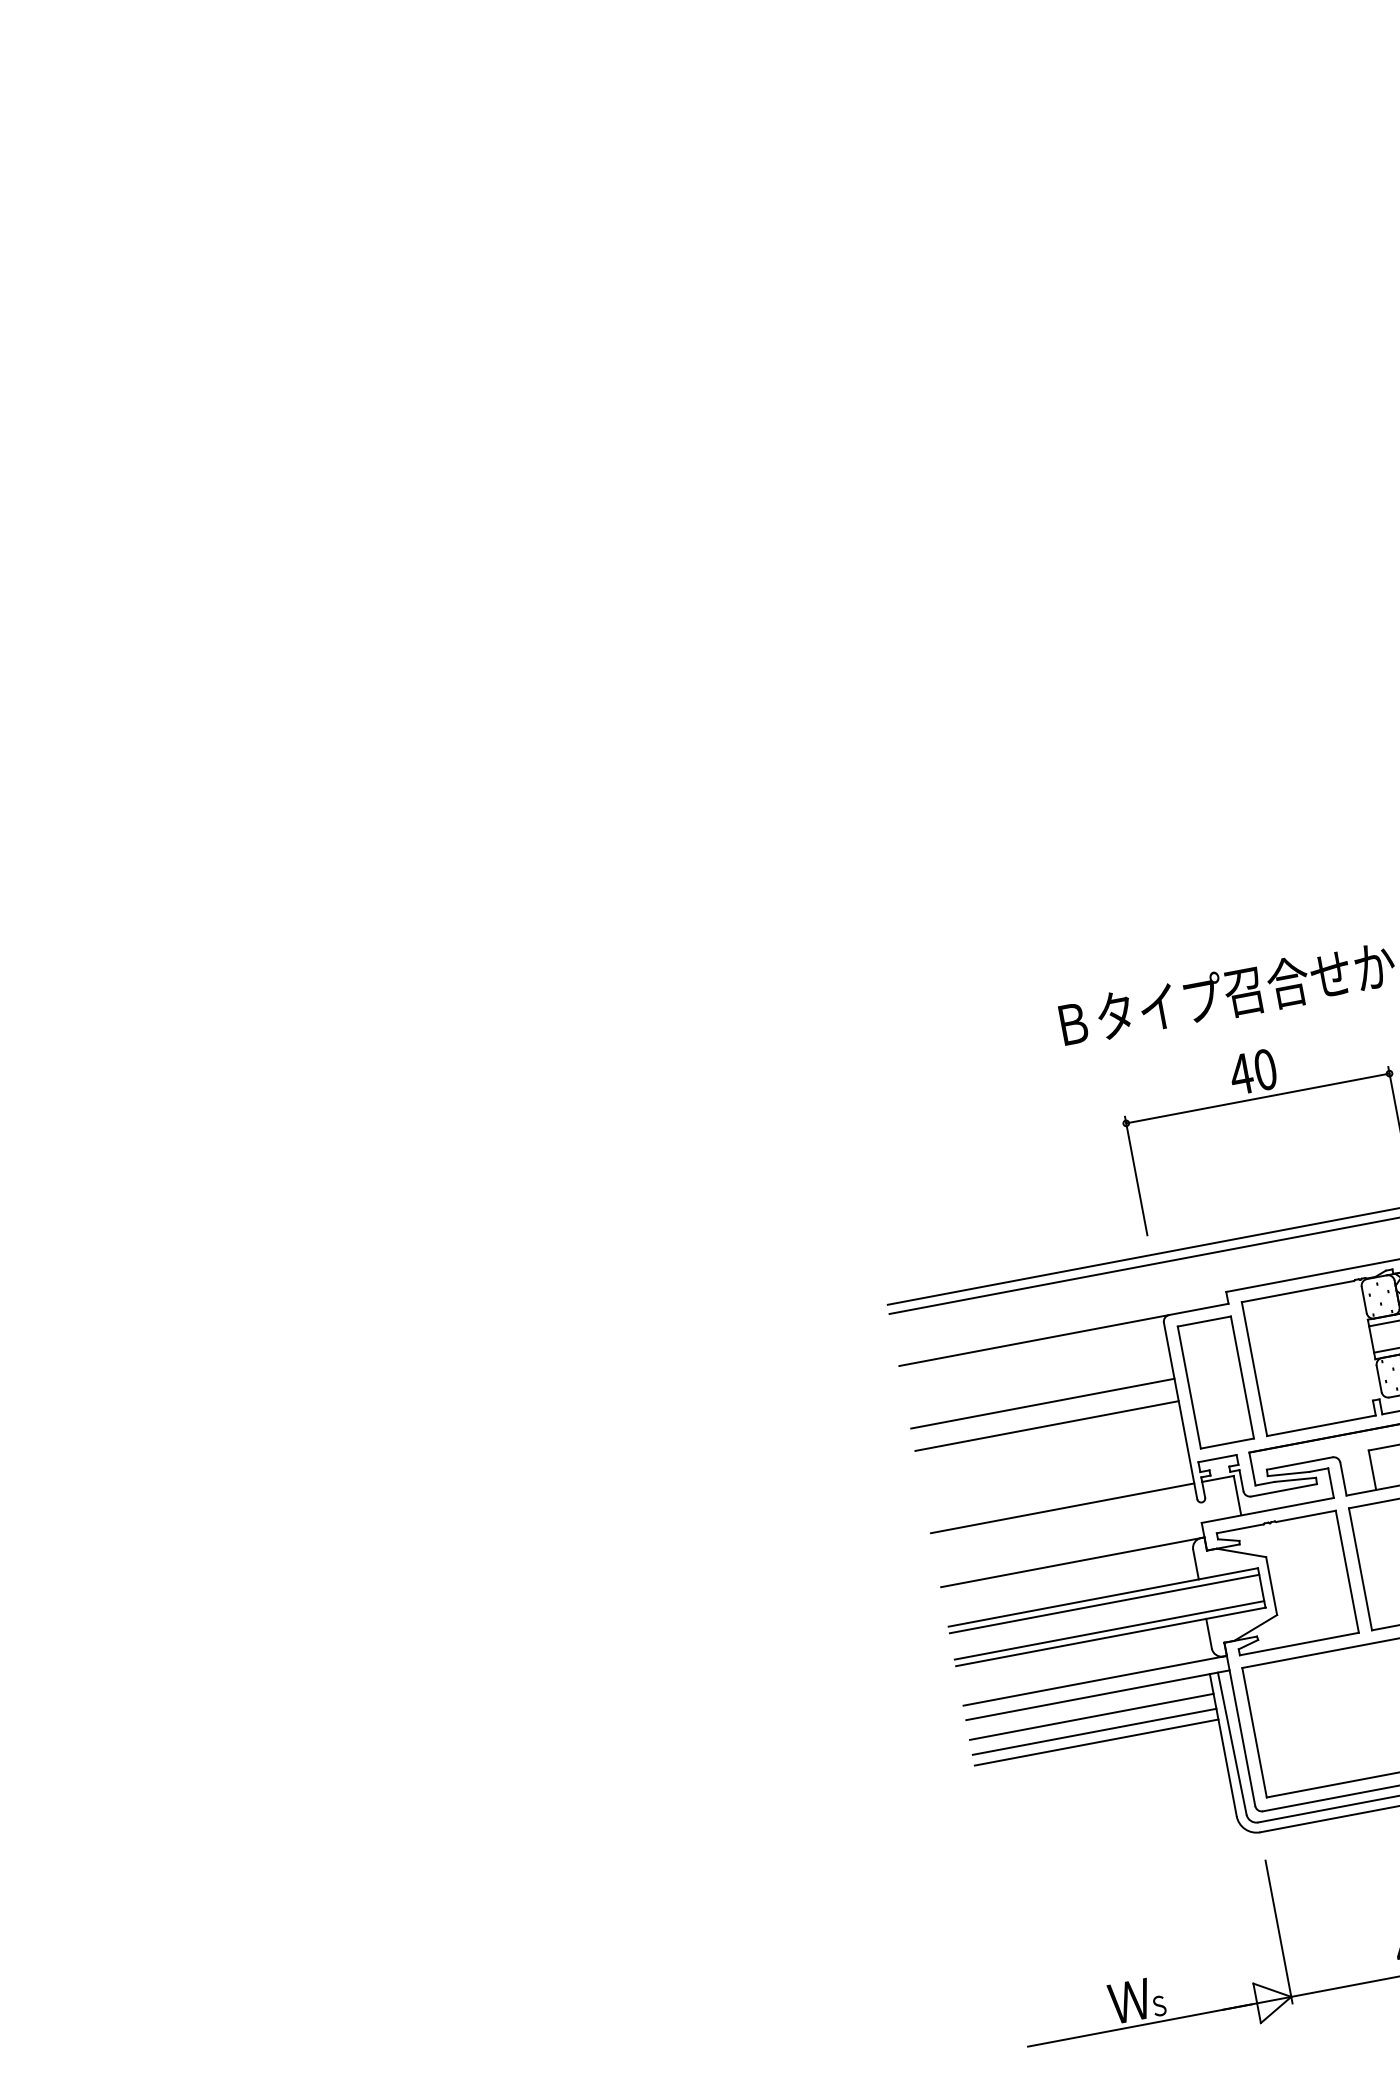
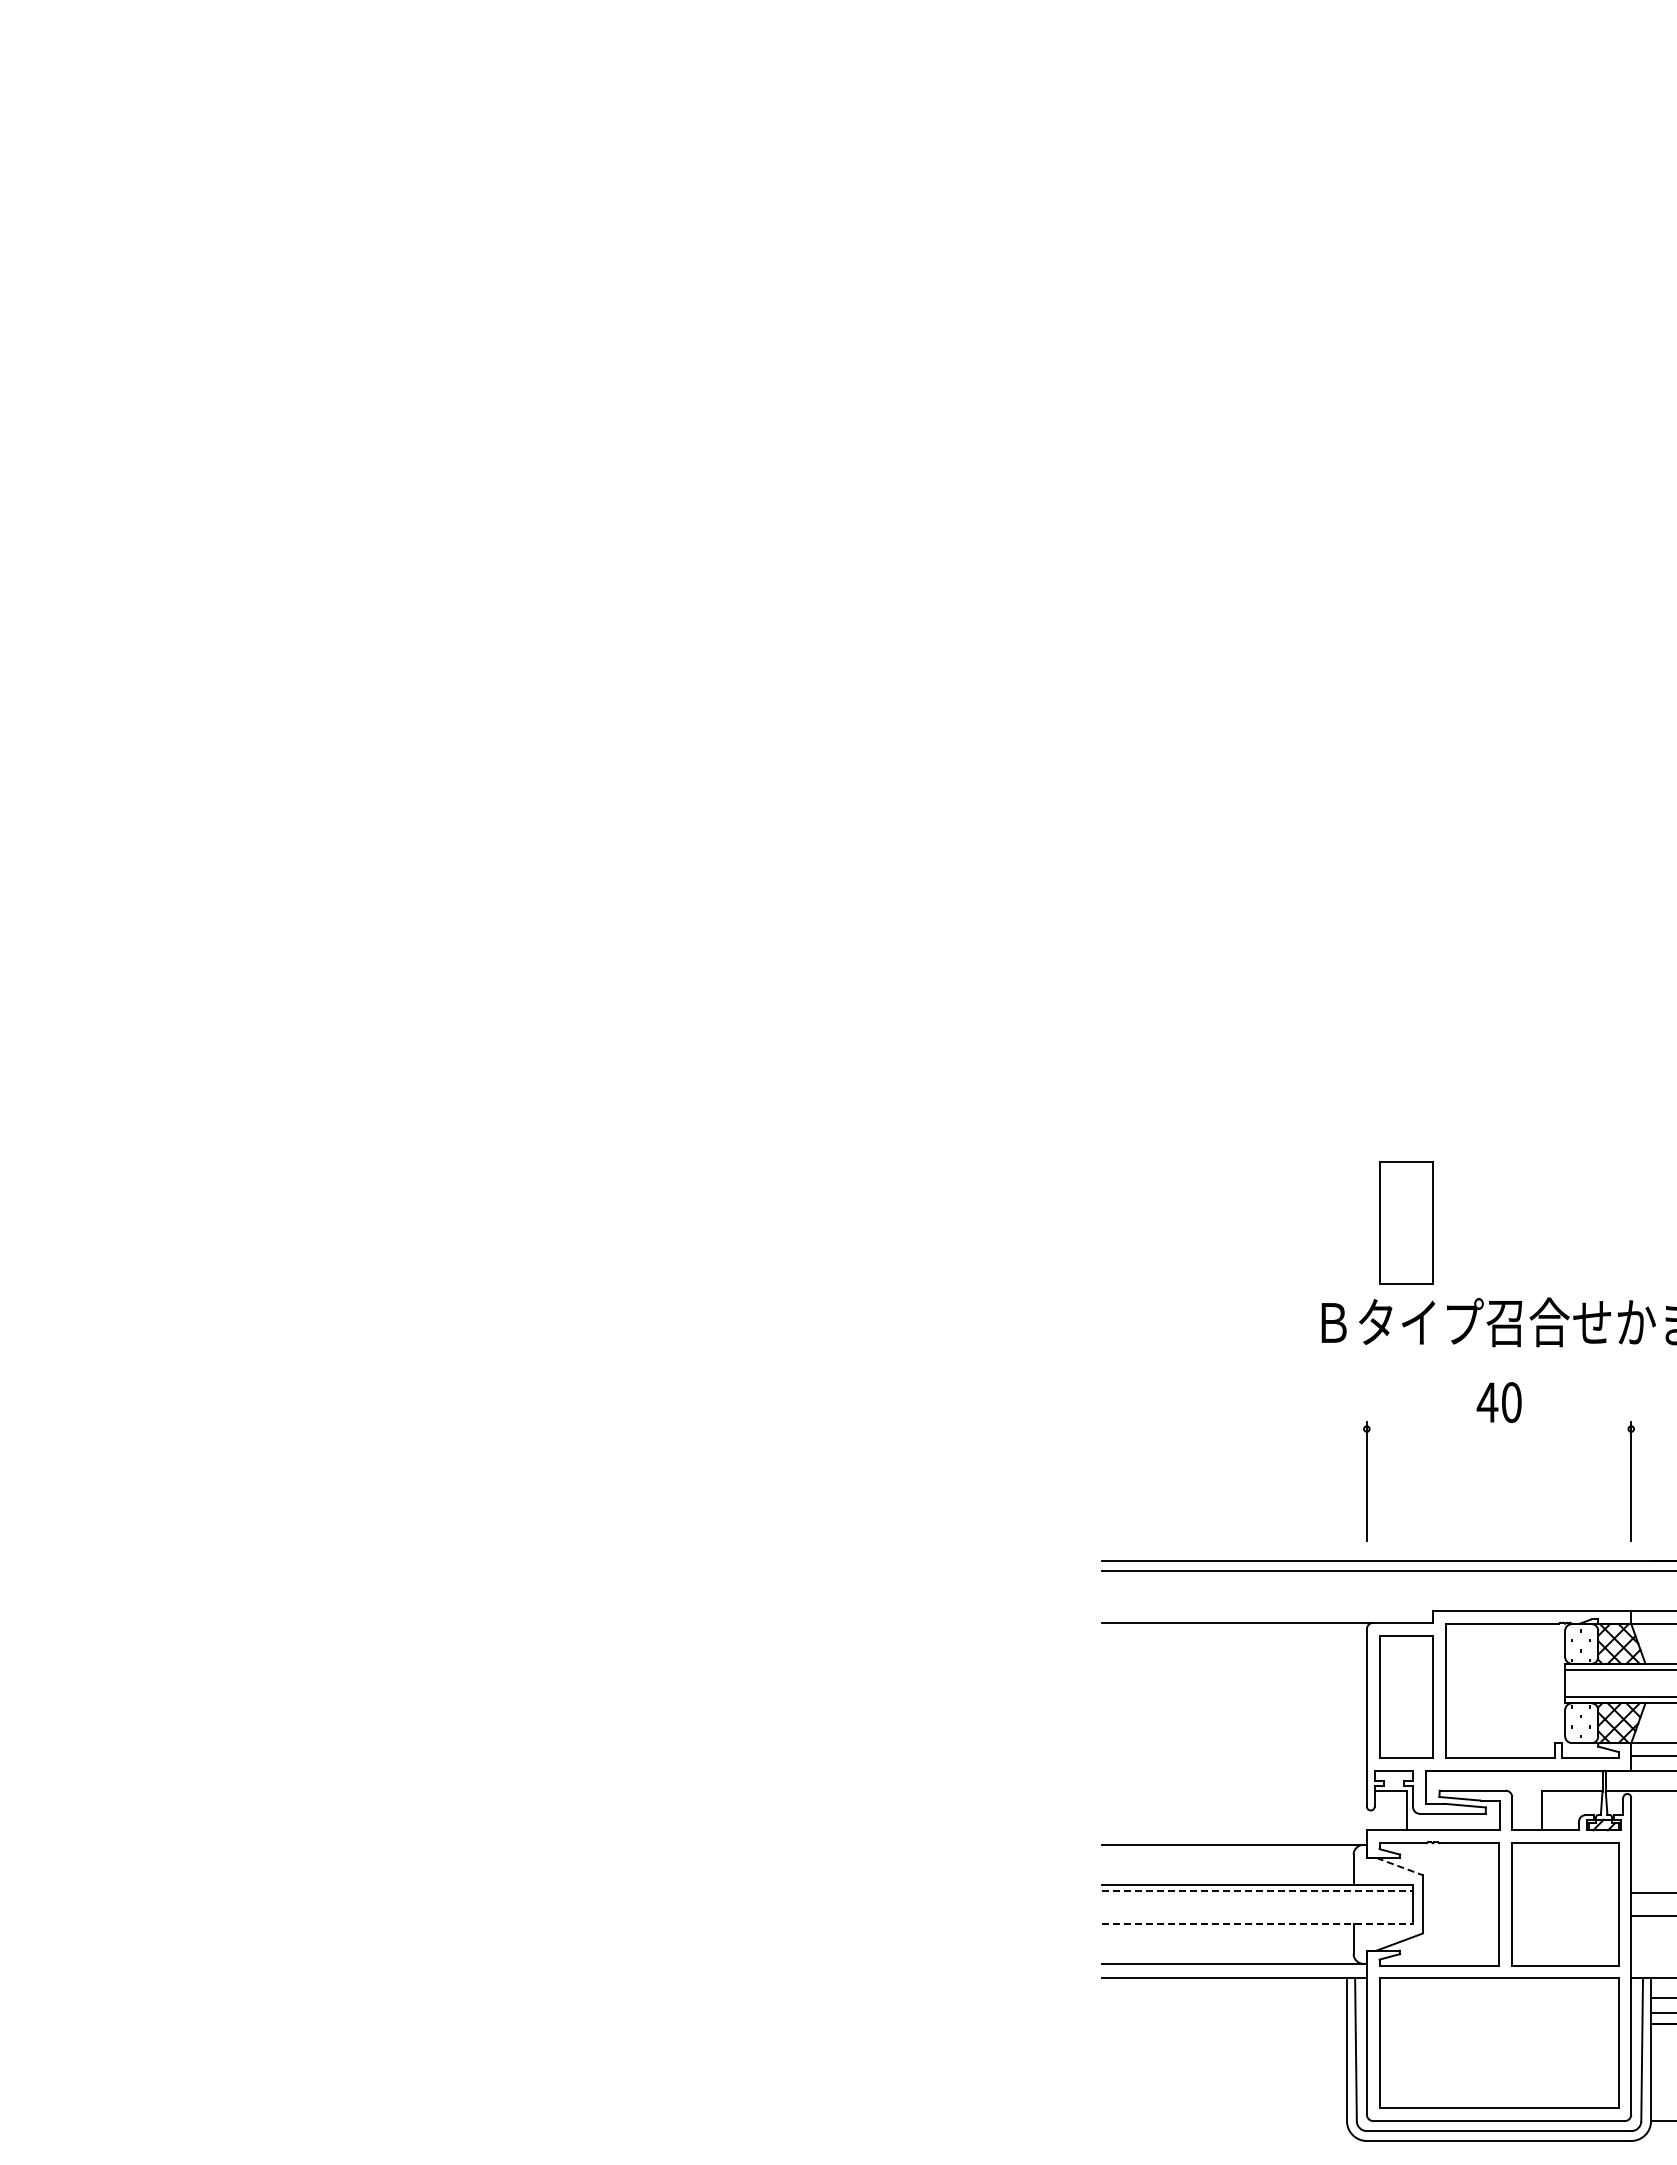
part: (1126, 910) -> (1406, 1222), added
line: (1257, 1099) -> (1498, 1429), removed
line: (1042, 1403) -> (1234, 1685), removed
line: (1047, 1426) -> (1234, 1708), removed
line: (1062, 1508) -> (1234, 1790), removed
line: (1241, 1552) -> (1399, 1866), solid -> dashed
line: (1105, 1604) -> (1258, 1891), solid -> dashed
line: (1109, 1630) -> (1257, 1917), removed
line: (1110, 1637) -> (1257, 1924), solid -> dashed
line: (1091, 1717) -> (1224, 1998), removed
line: (1094, 1732) -> (1224, 2013), removed
line: (1096, 1743) -> (1224, 2024), removed

